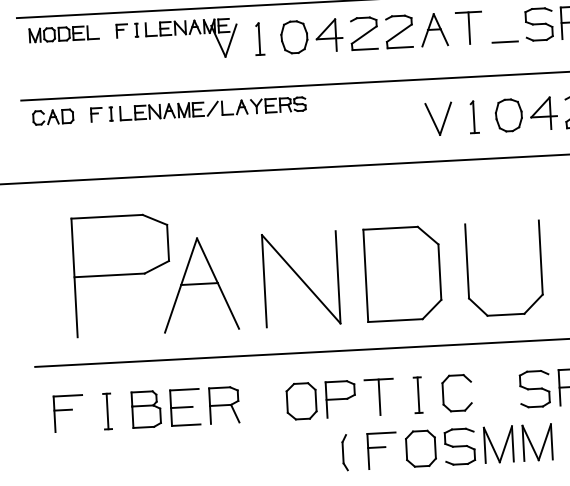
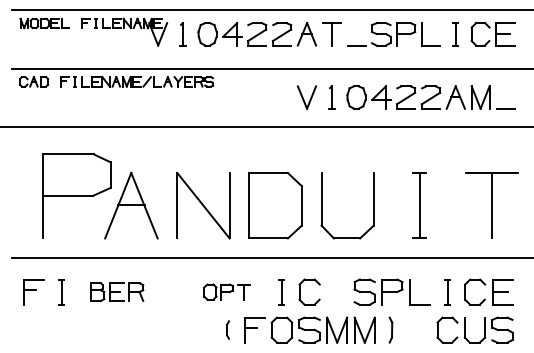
part: (339, 398) -> (226, 291), size x0.6
part: (184, 406) -> (116, 291), size x0.7
part: (344, 451) -> (227, 329), size x0.7

